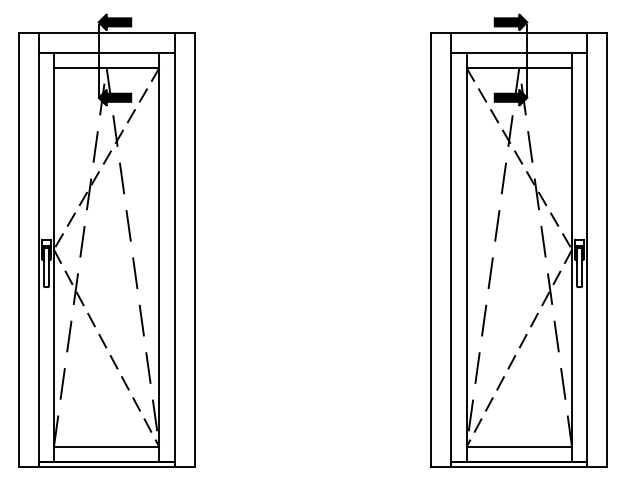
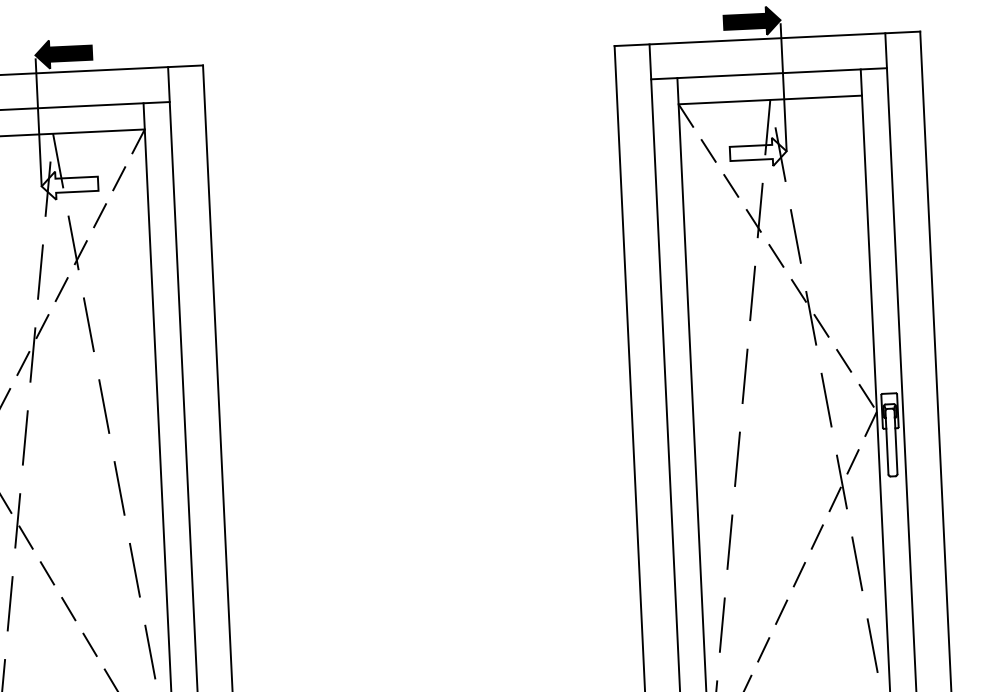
fill: (114, 97) -> (69, 184), removed
fill: (510, 97) -> (757, 152), removed

